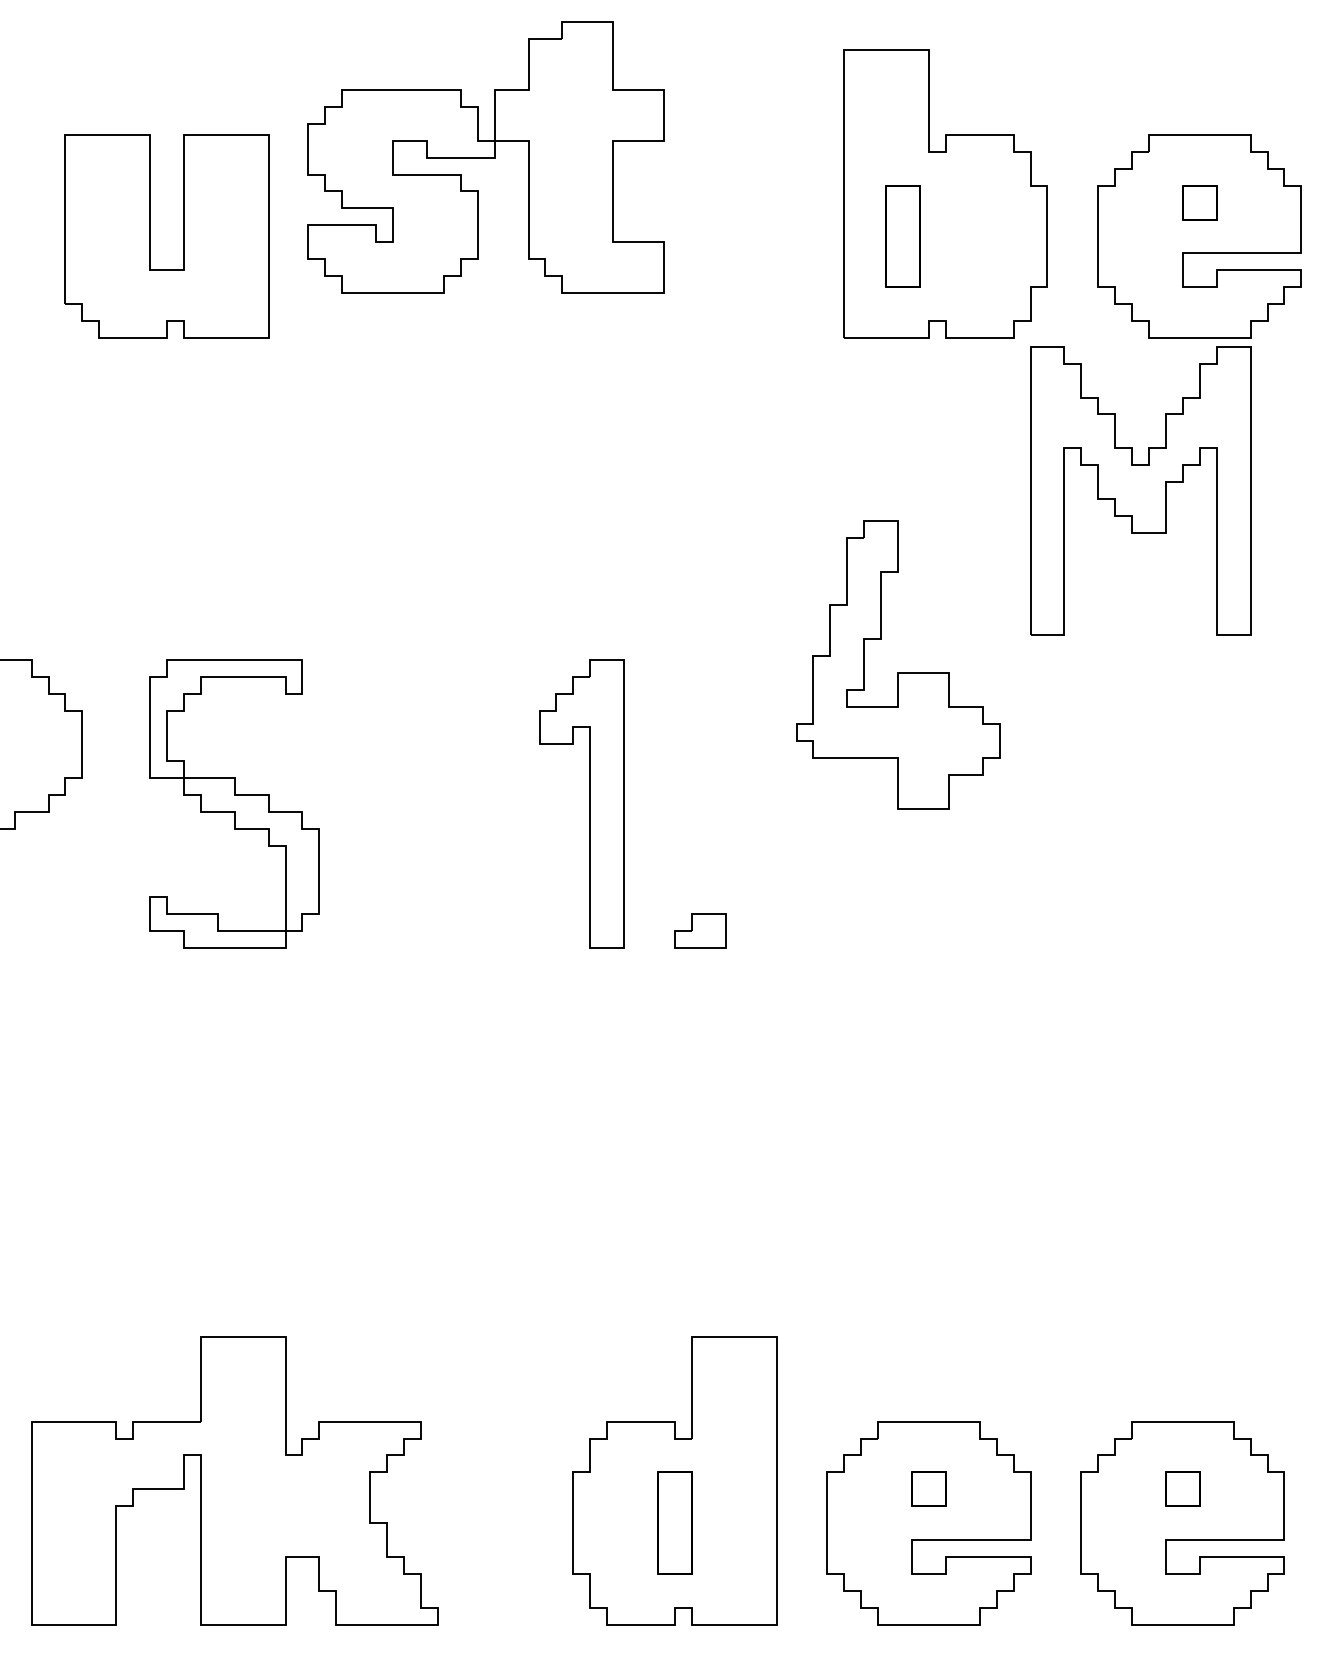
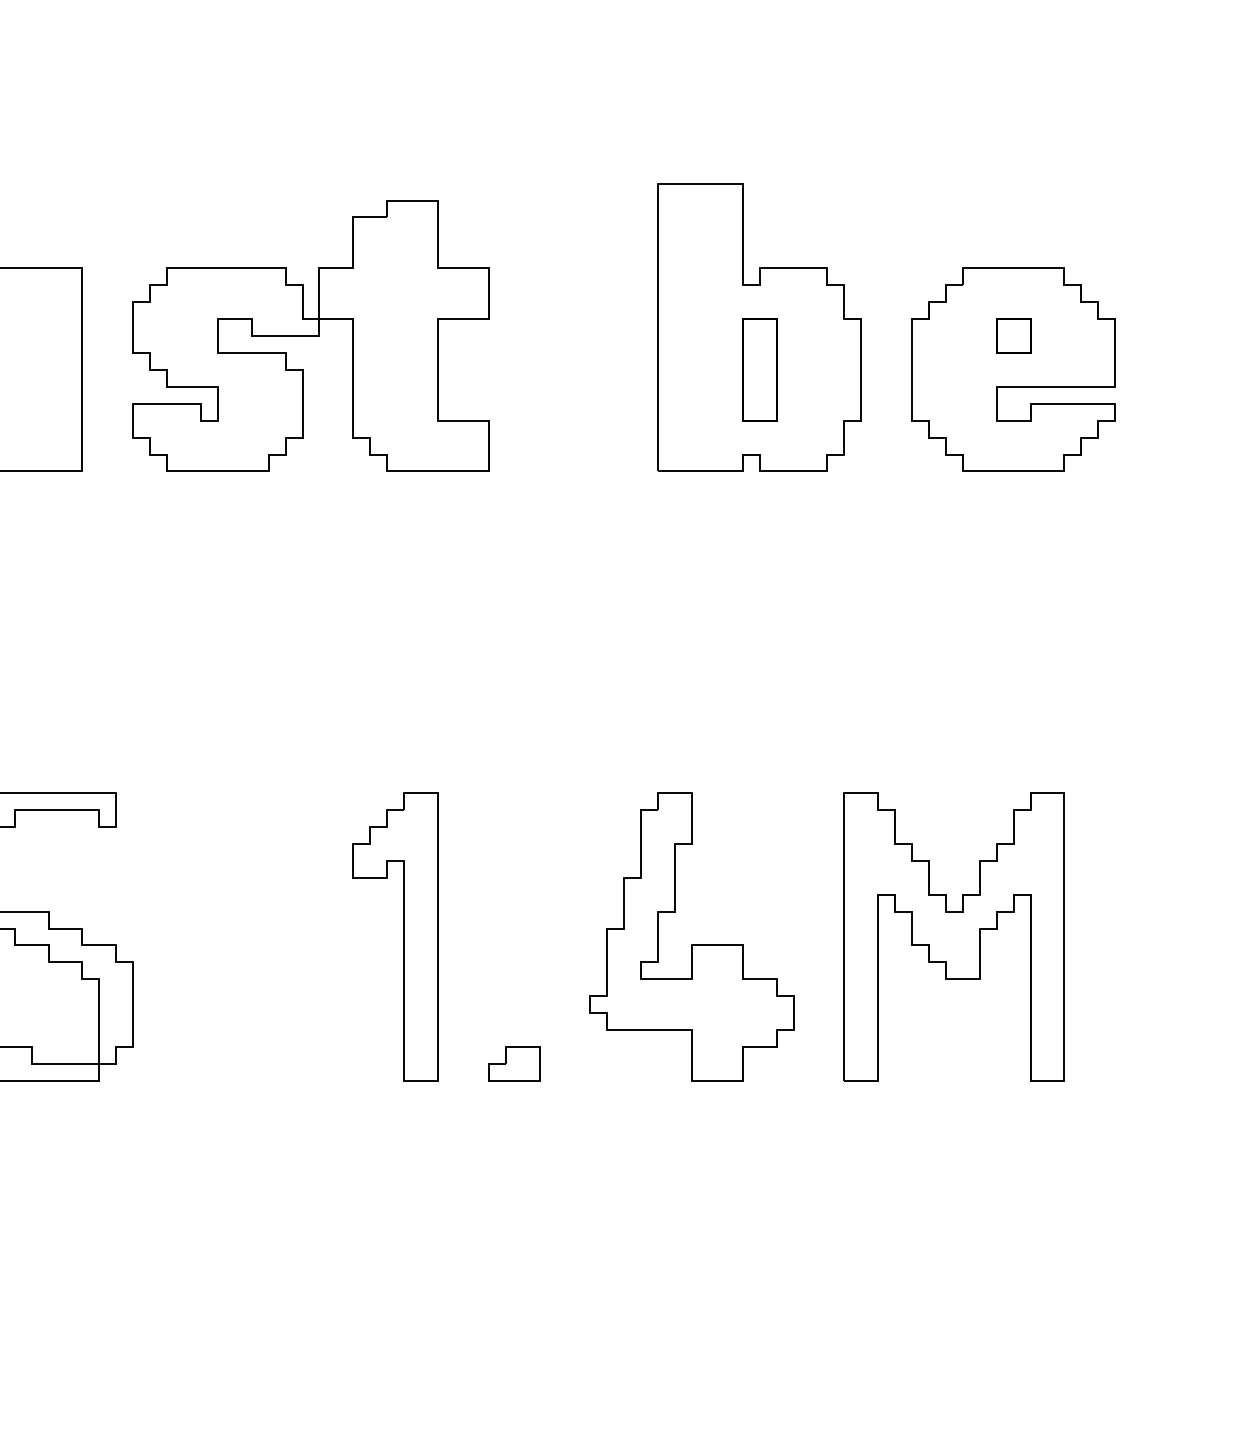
part: (485, 157) -> (310, 335), moved
part: (902, 236) -> (759, 369), moved
part: (1140, 490) -> (954, 936), moved
part: (898, 672) -> (692, 944), moved

